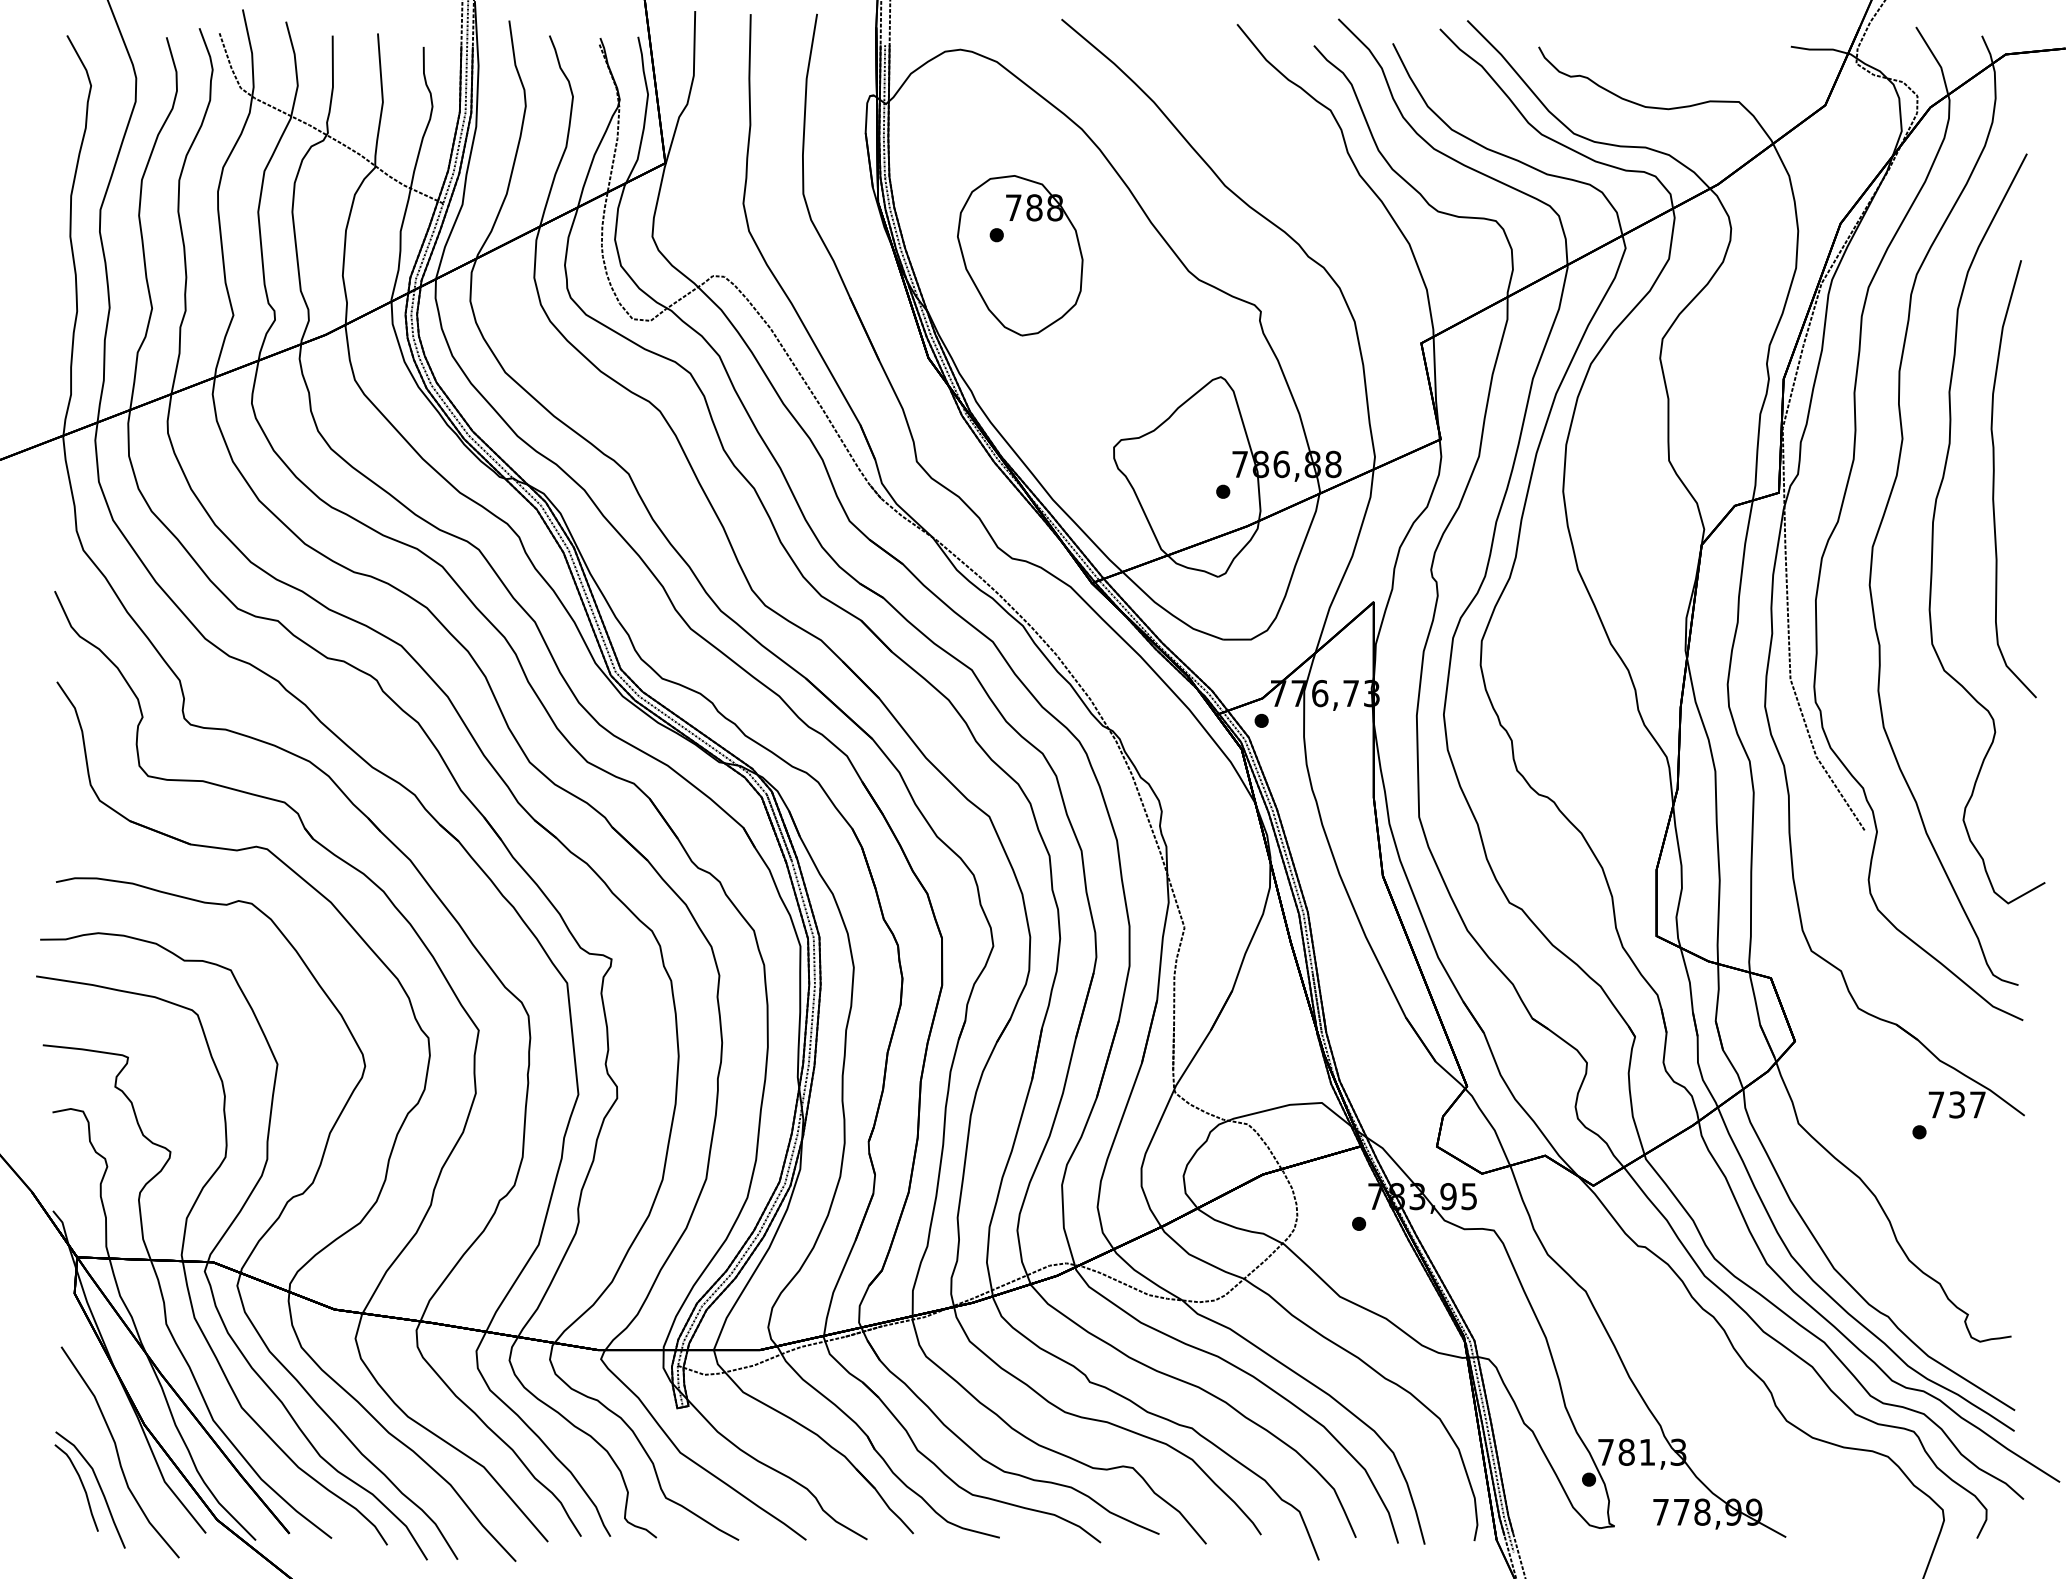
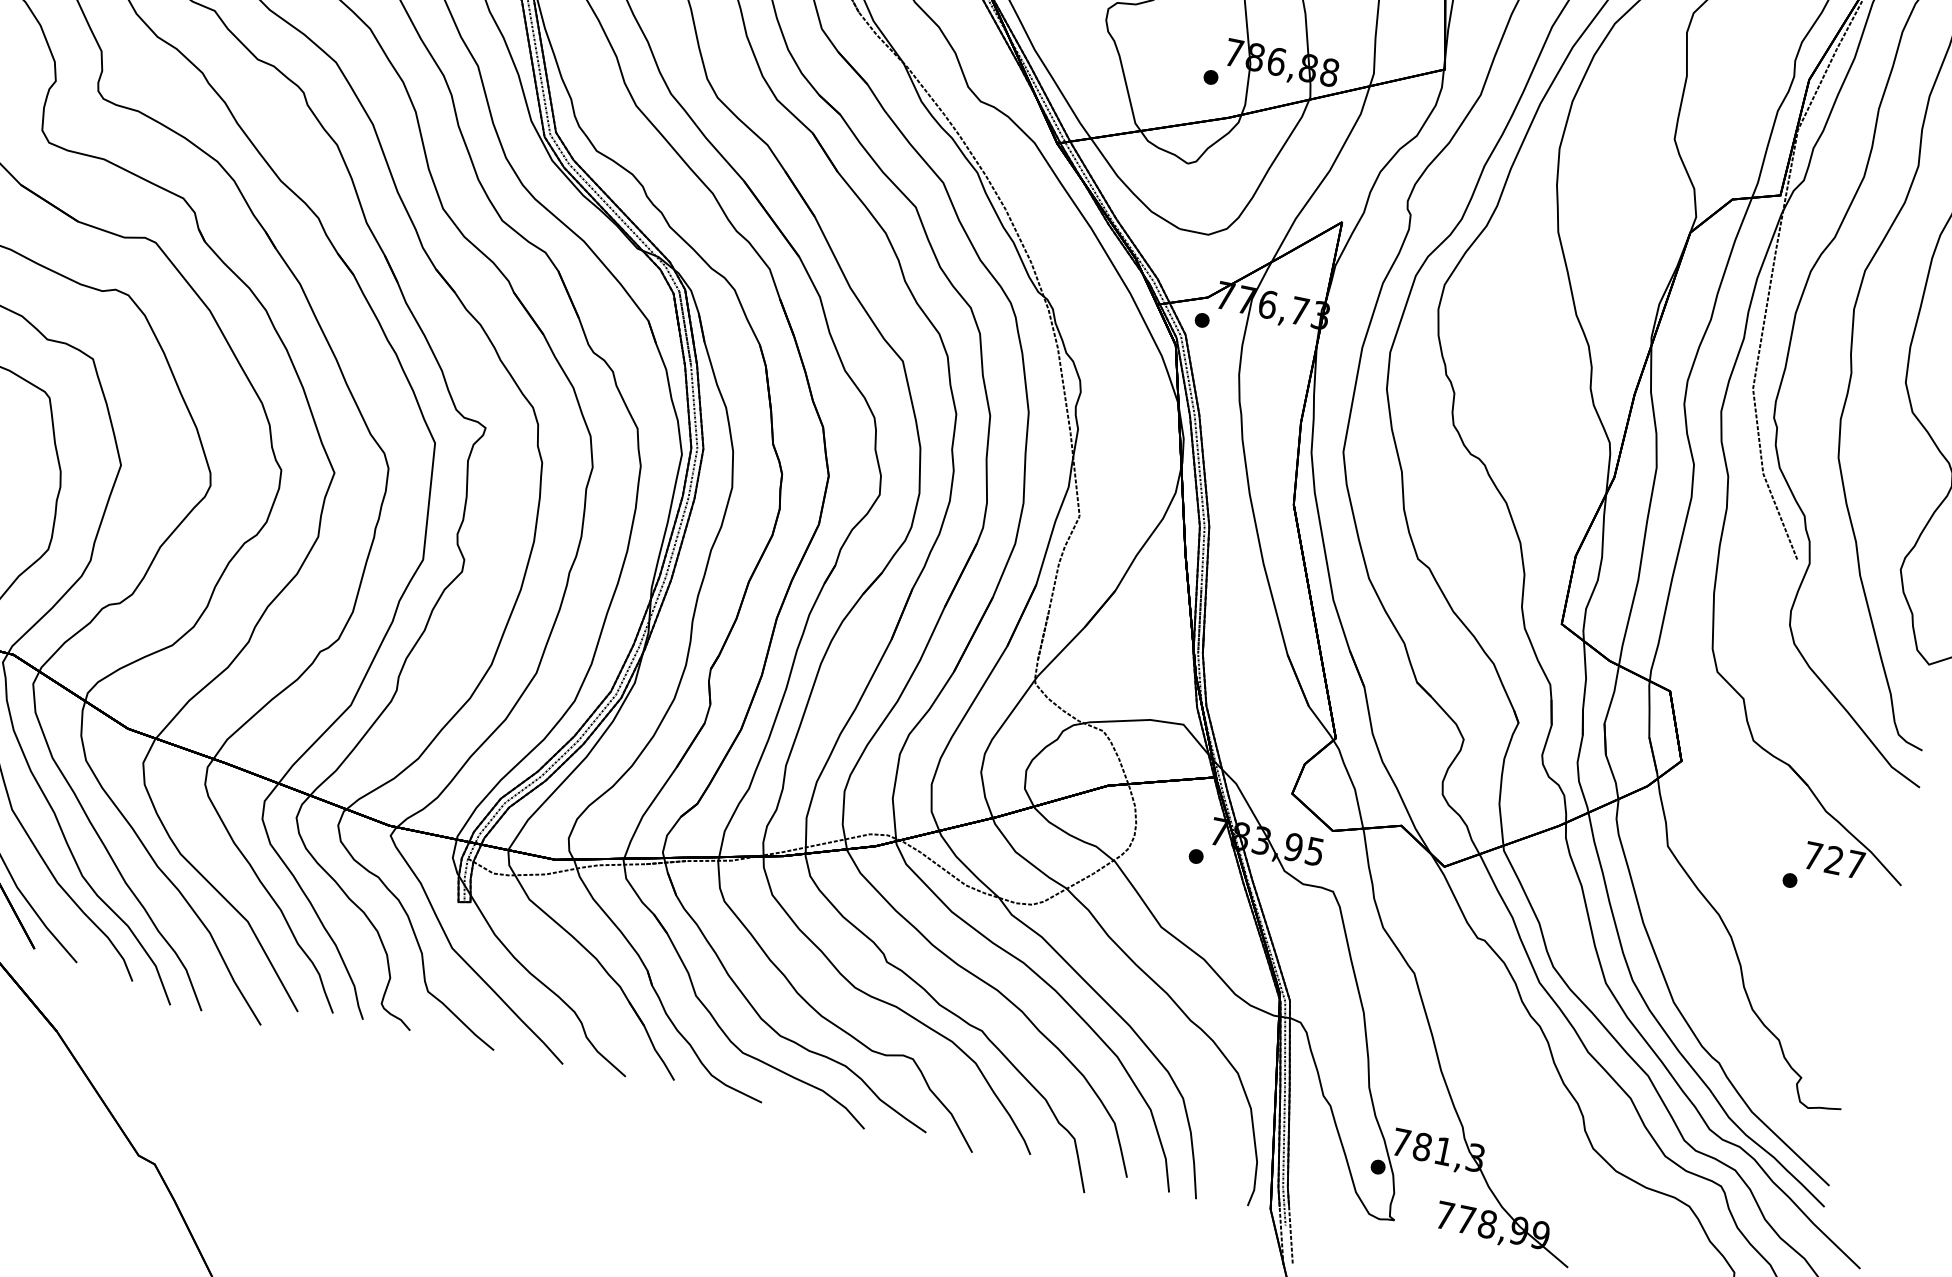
text: (1956, 1104) -> (1833, 859), 737 -> 727

